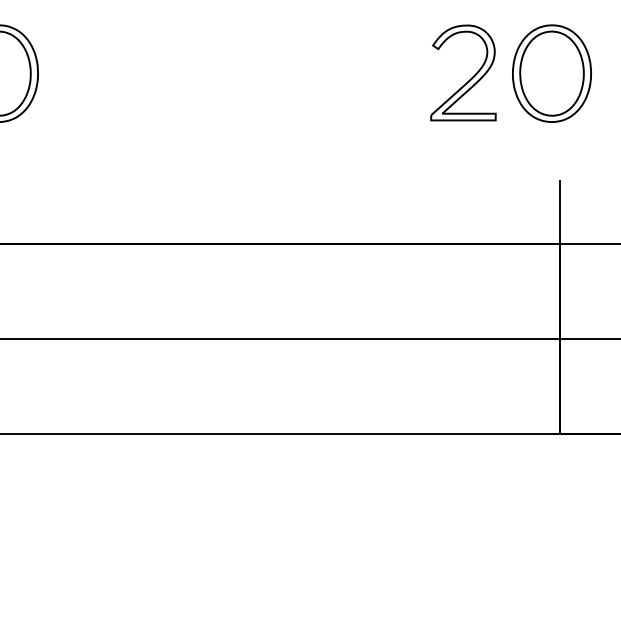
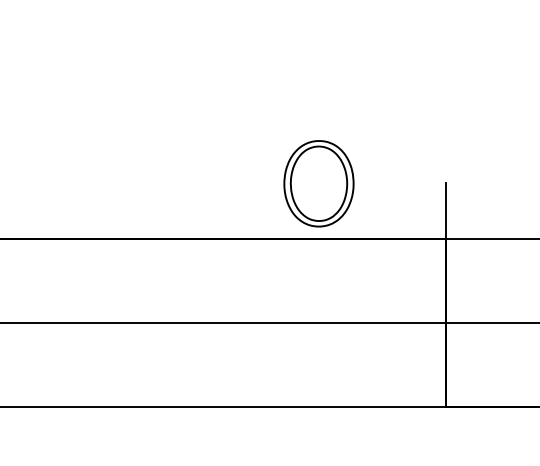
part: (551, 73) -> (318, 183), moved
part: (470, 78) -> (366, 92), removed

